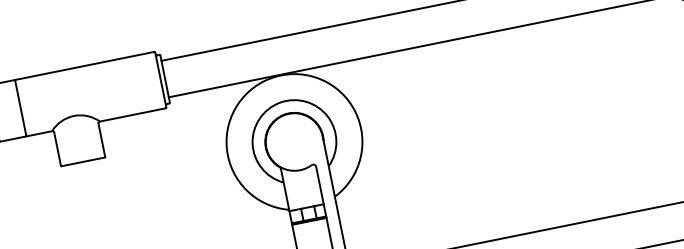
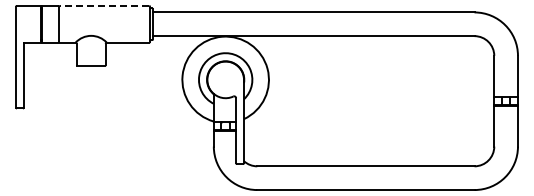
line: (84, 65) -> (104, 5), solid -> dashed

